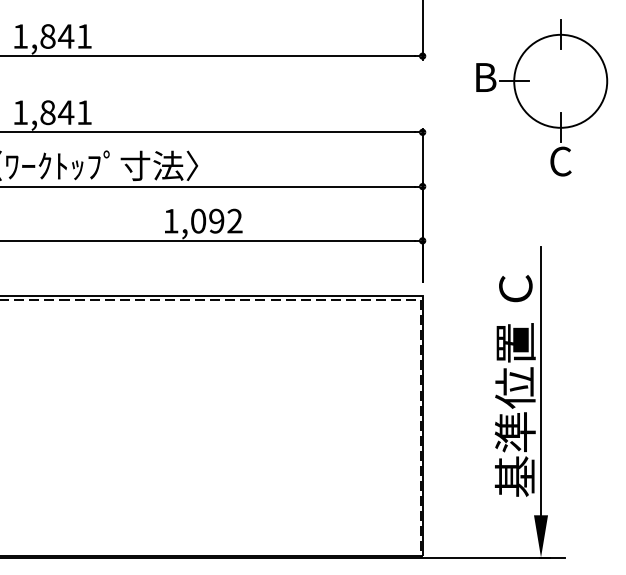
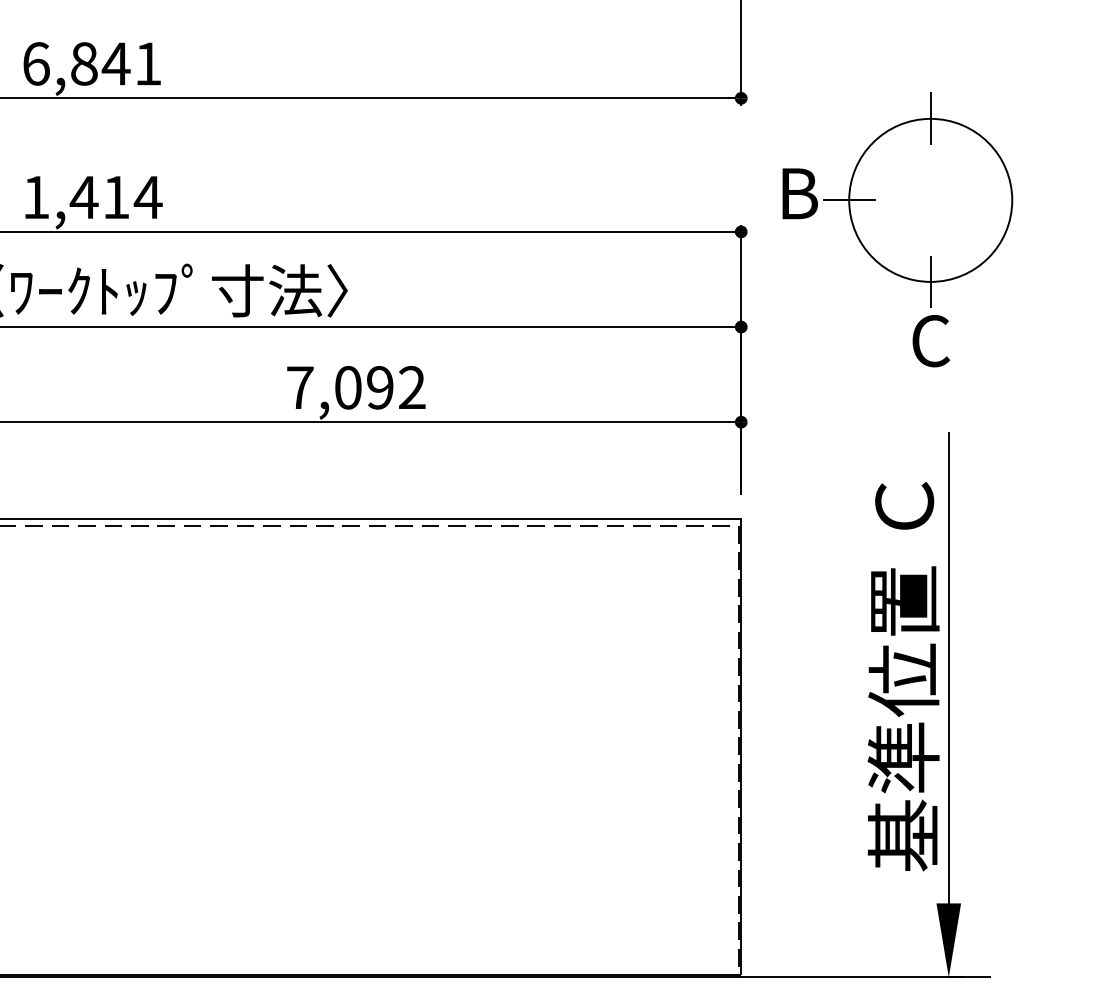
text: (20, 36) -> (36, 63), 1,841 -> 6,841
part: (542, 97) -> (898, 228), moved
text: (65, 112) -> (115, 197), 1,841 -> 1,414
text: (170, 221) -> (299, 388), 1,092 -> 7,092

